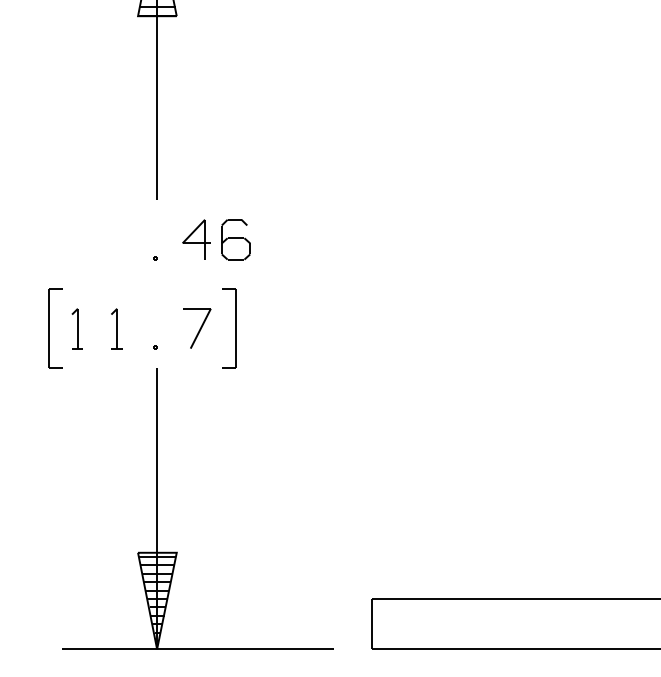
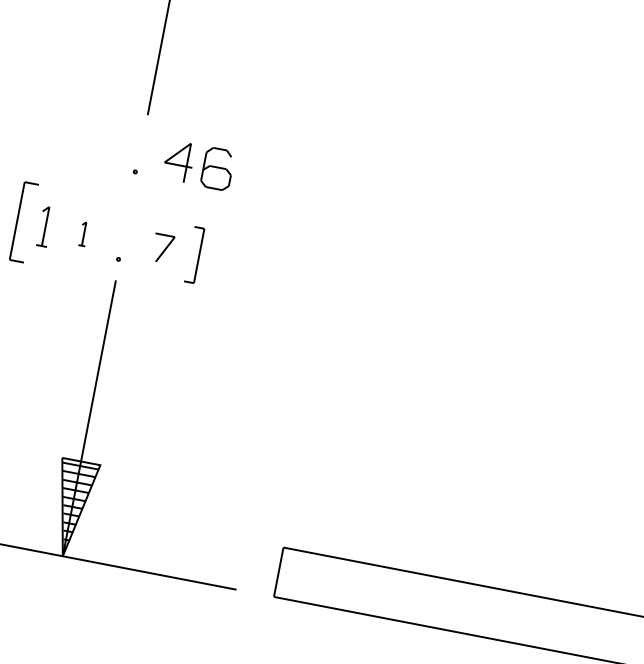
part: (116, 328) -> (83, 233), size x0.6
part: (197, 328) -> (163, 248), size x0.7
part: (229, 328) -> (194, 254), size x0.7

